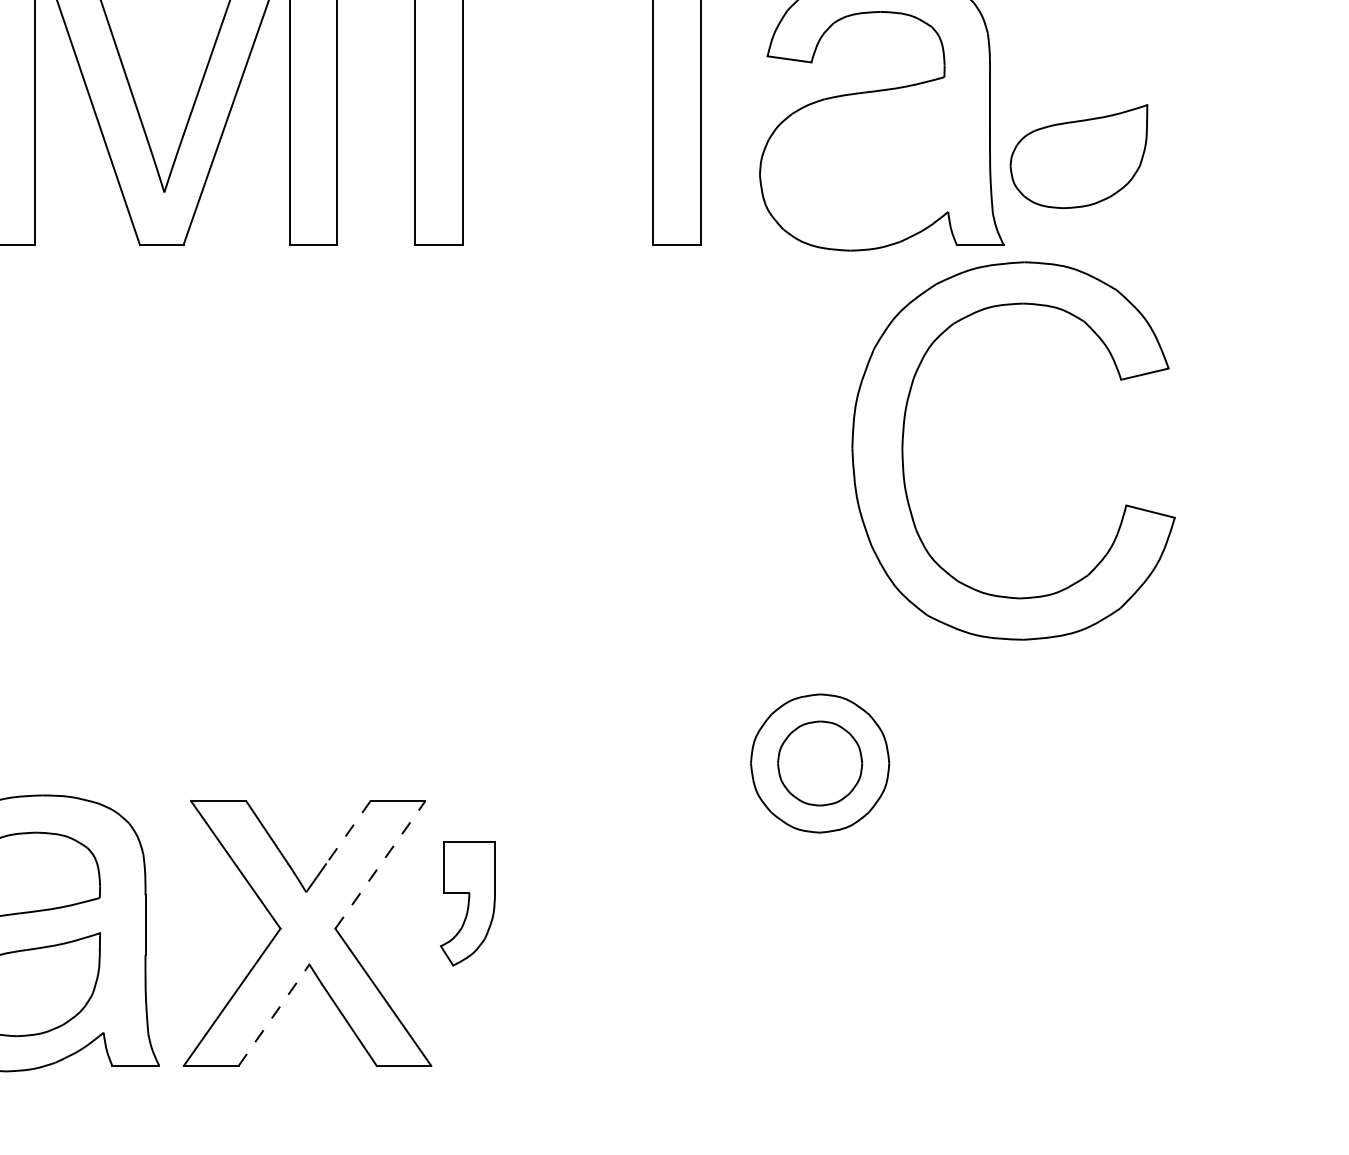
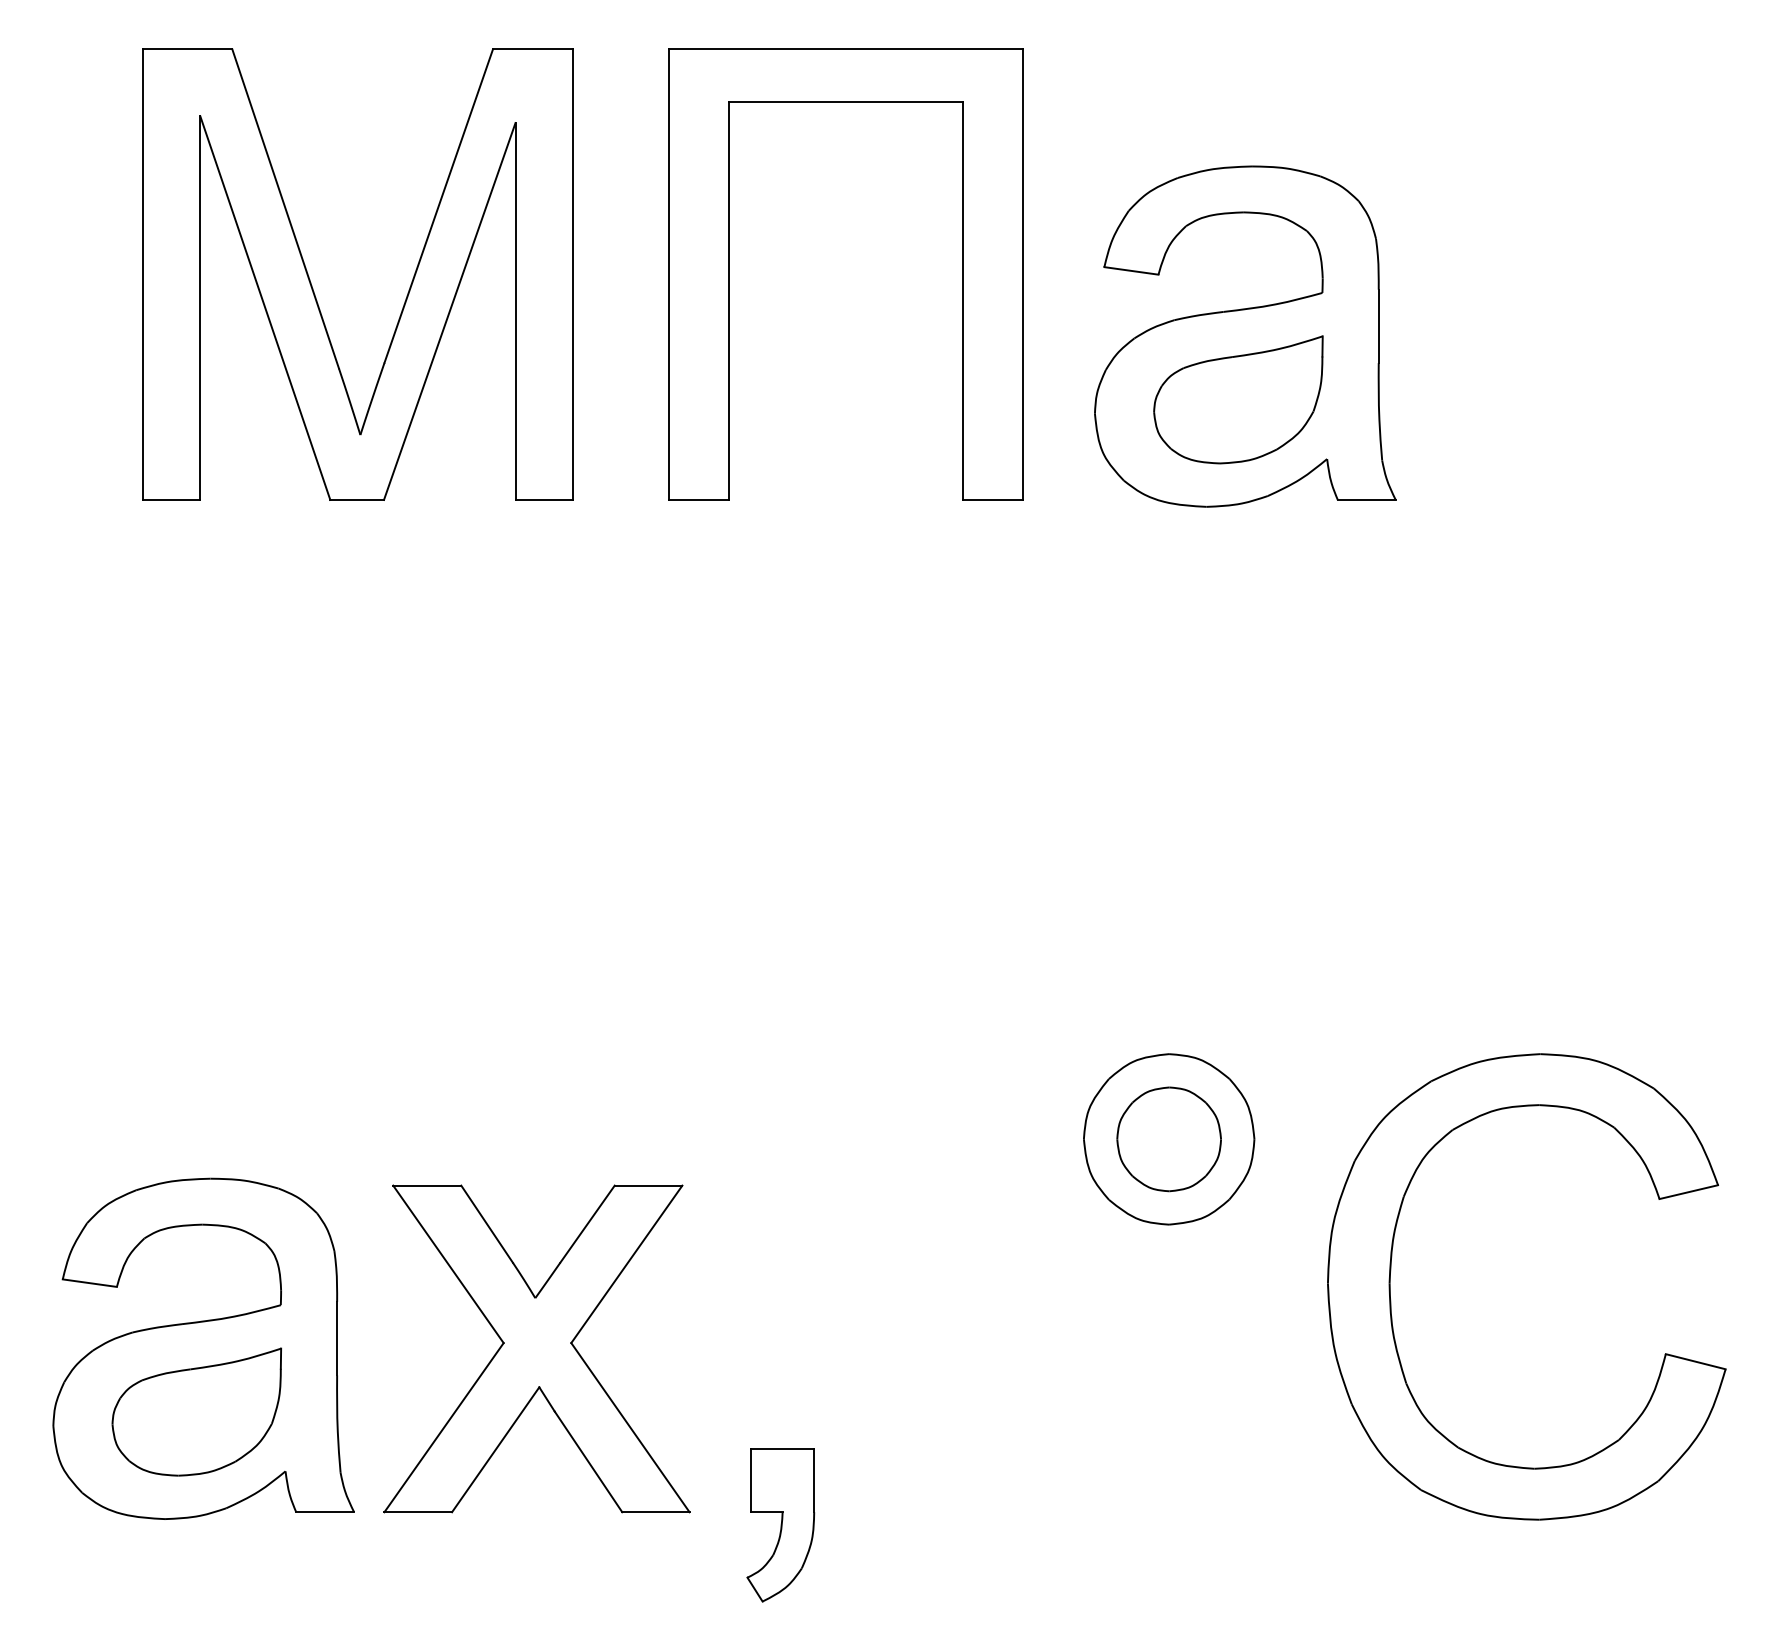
part: (1079, 156) -> (1238, 399), moved
part: (903, 462) -> (1391, 1300), moved
line: (348, 832) -> (587, 1224), dashed -> solid
line: (380, 864) -> (627, 1263), dashed -> solid
part: (467, 903) -> (780, 1525), moved
line: (273, 1014) -> (495, 1449), dashed -> solid

